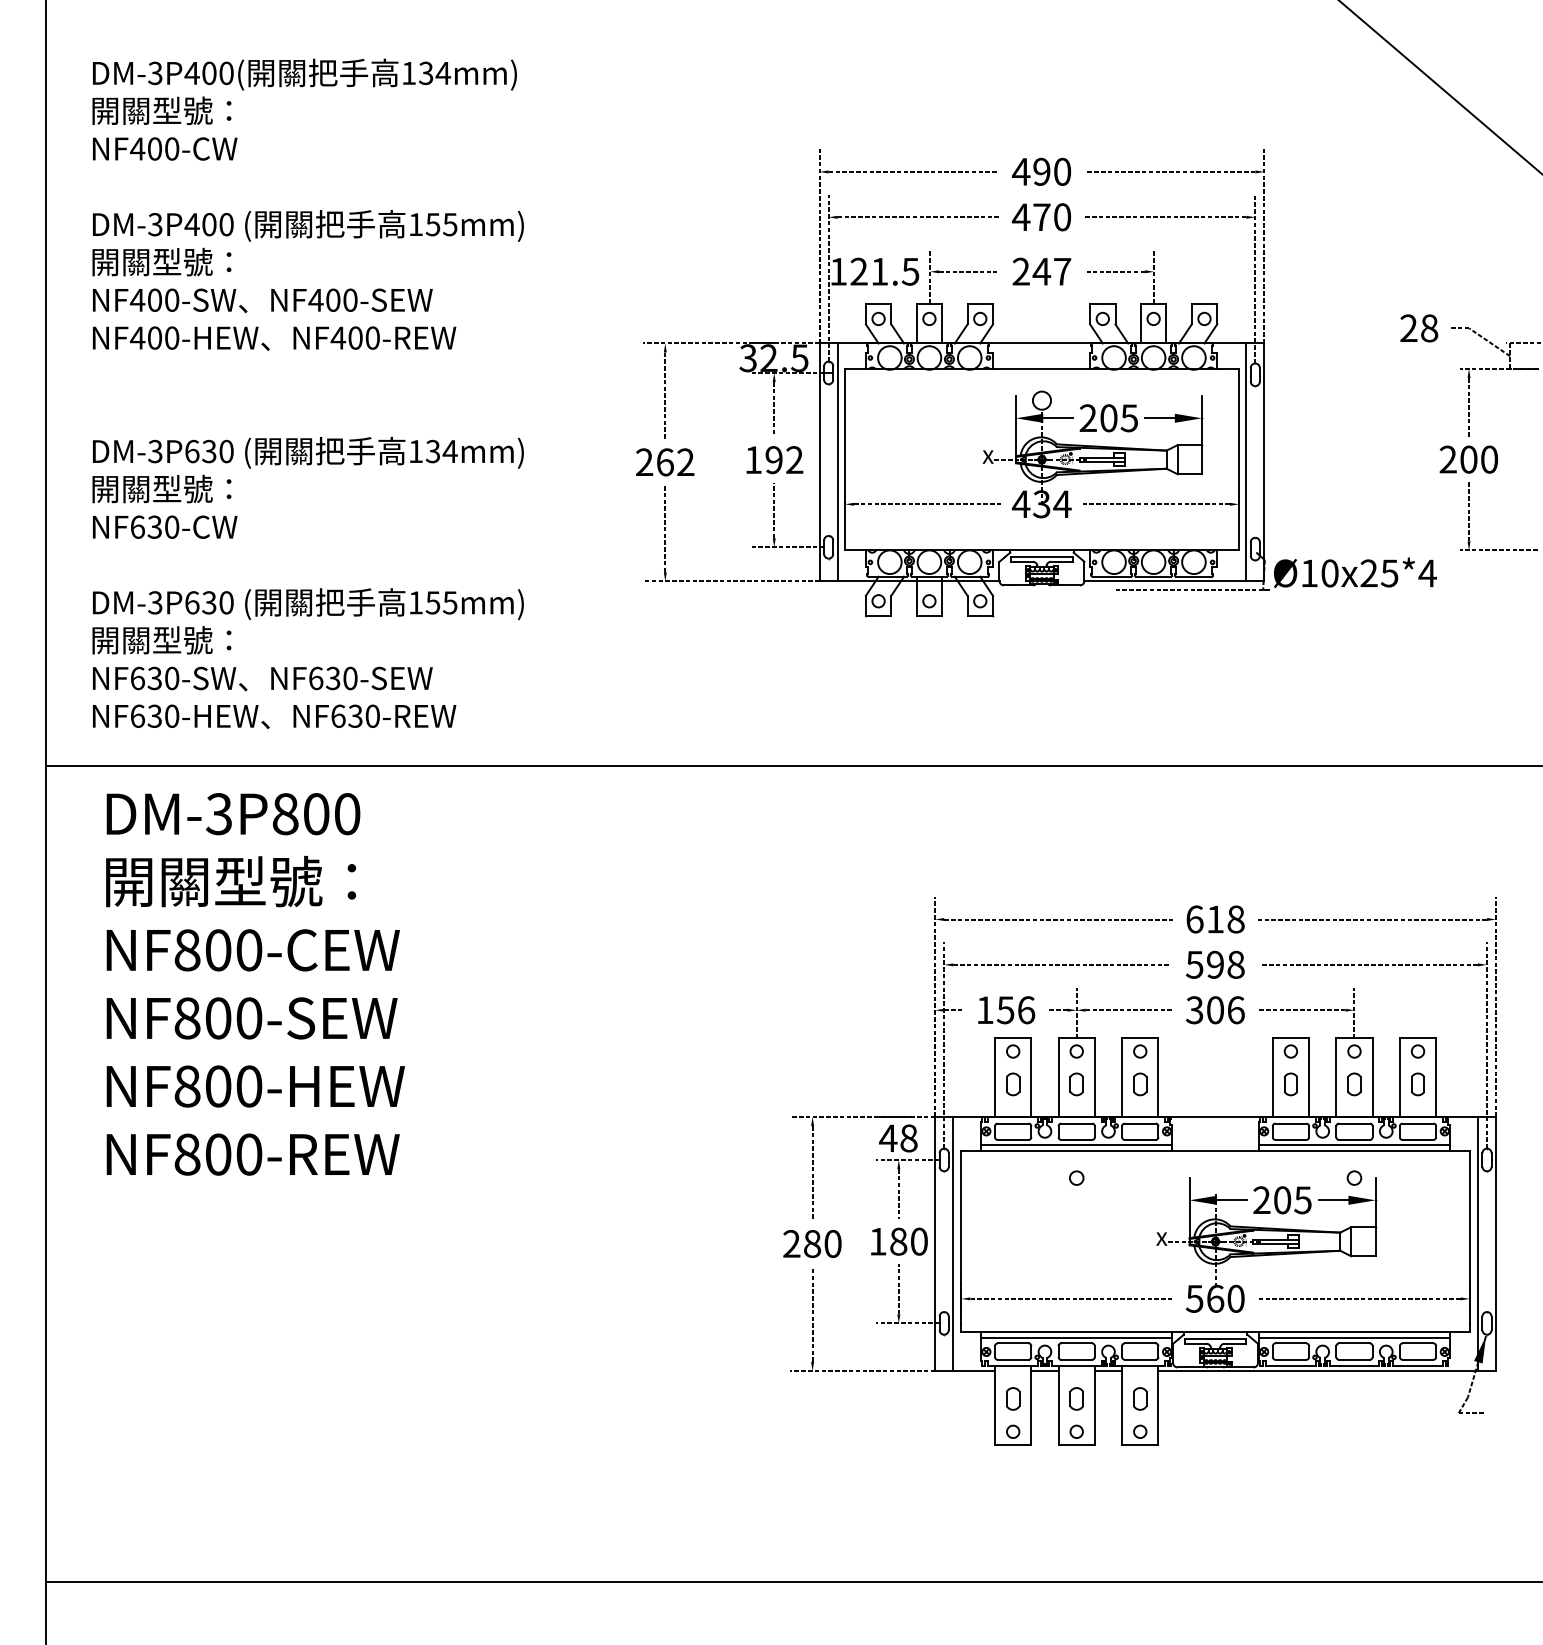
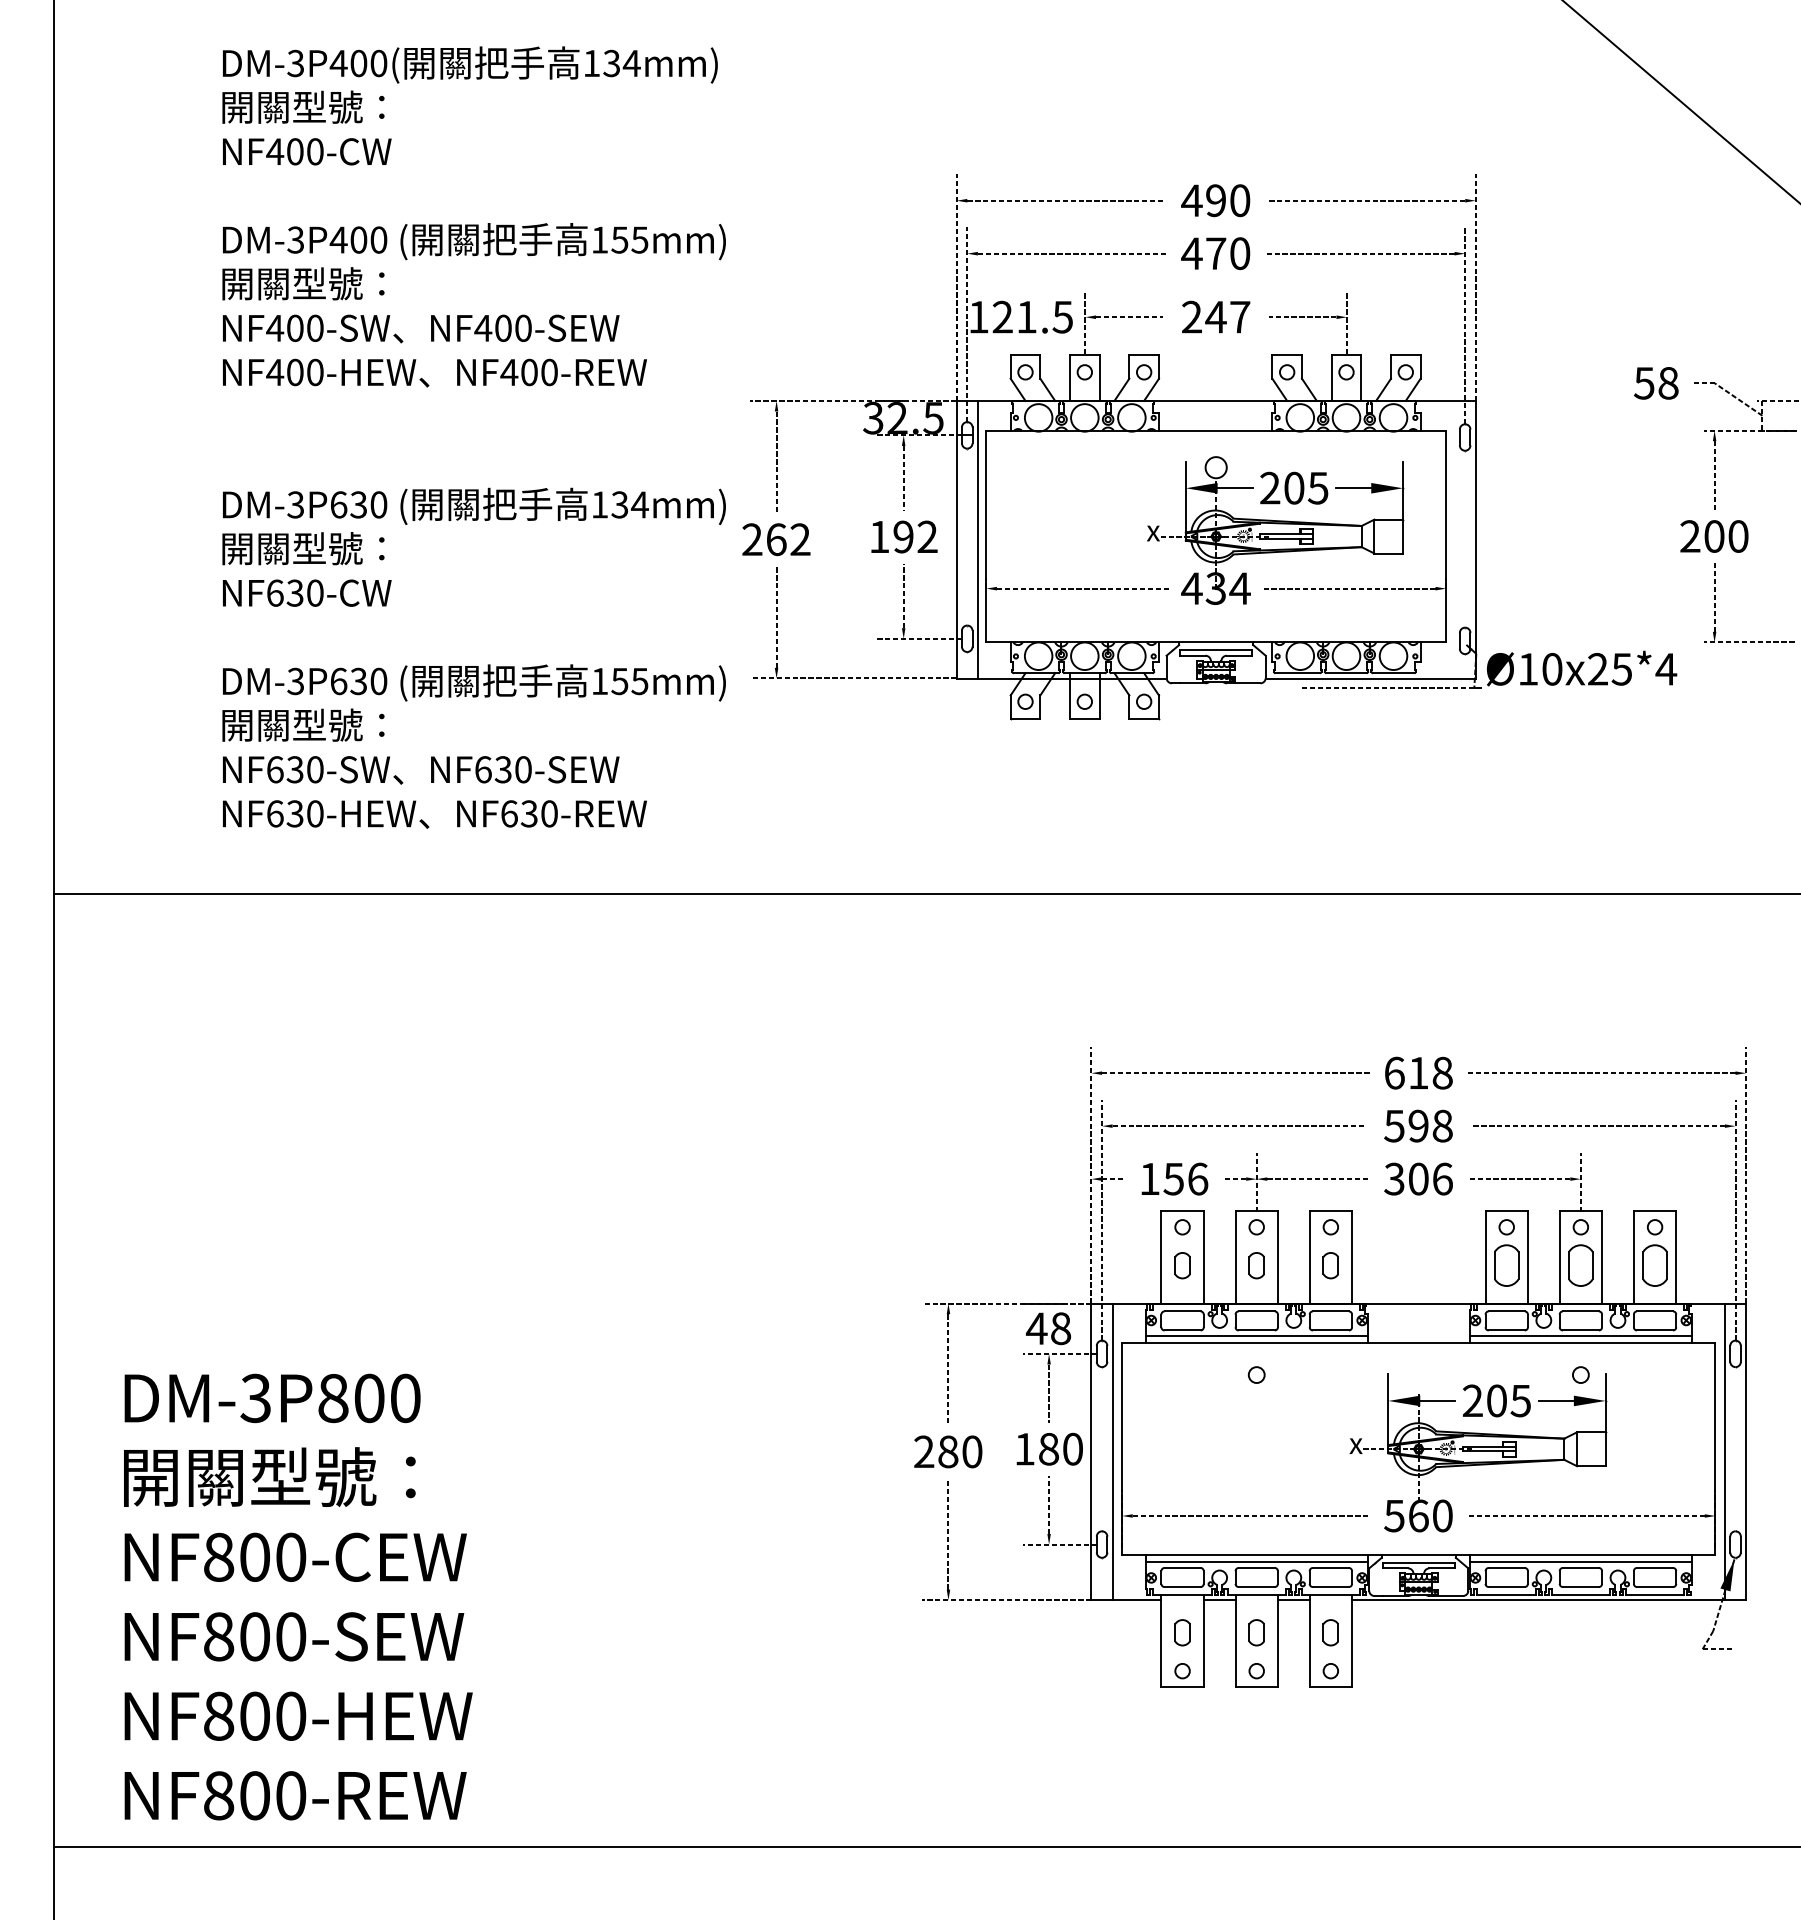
text: (1408, 328) -> (1643, 383), 28 -> 58
text: (307, 393) -> (473, 437), moved
line: (1246, 462) -> (1454, 539), removed
text: (255, 984) -> (298, 1597), moved
part: (1290, 1084) -> (1506, 1265), size x1.6
part: (1354, 1084) -> (1580, 1265), size x1.6
part: (1417, 1084) -> (1654, 1265), size x1.6

